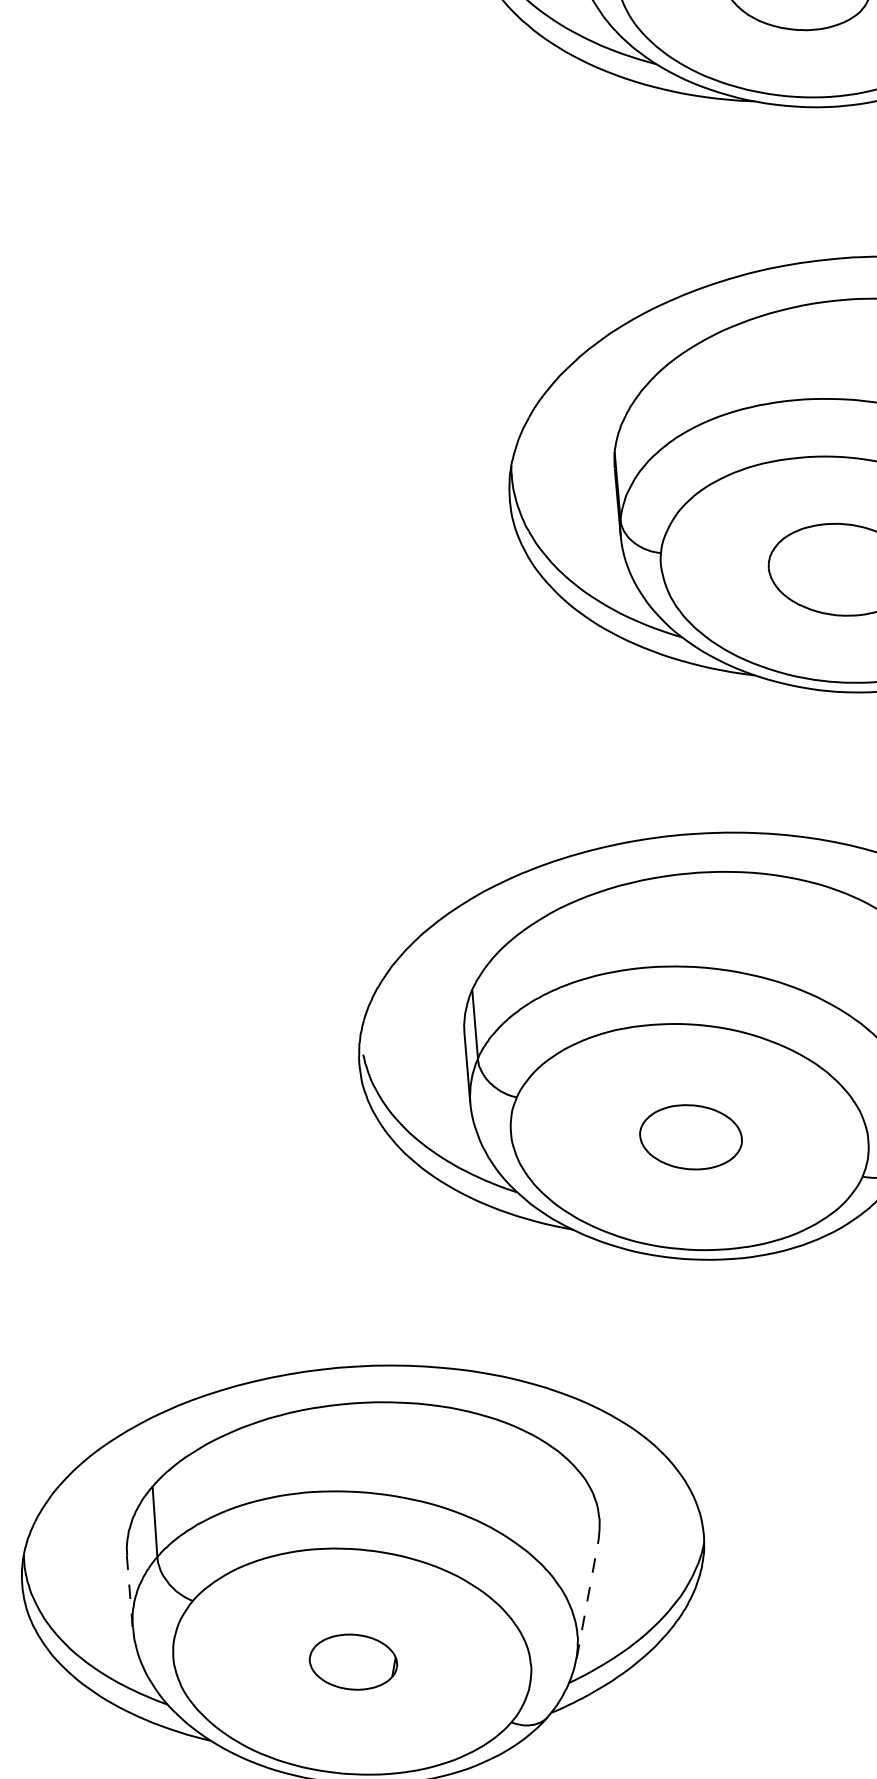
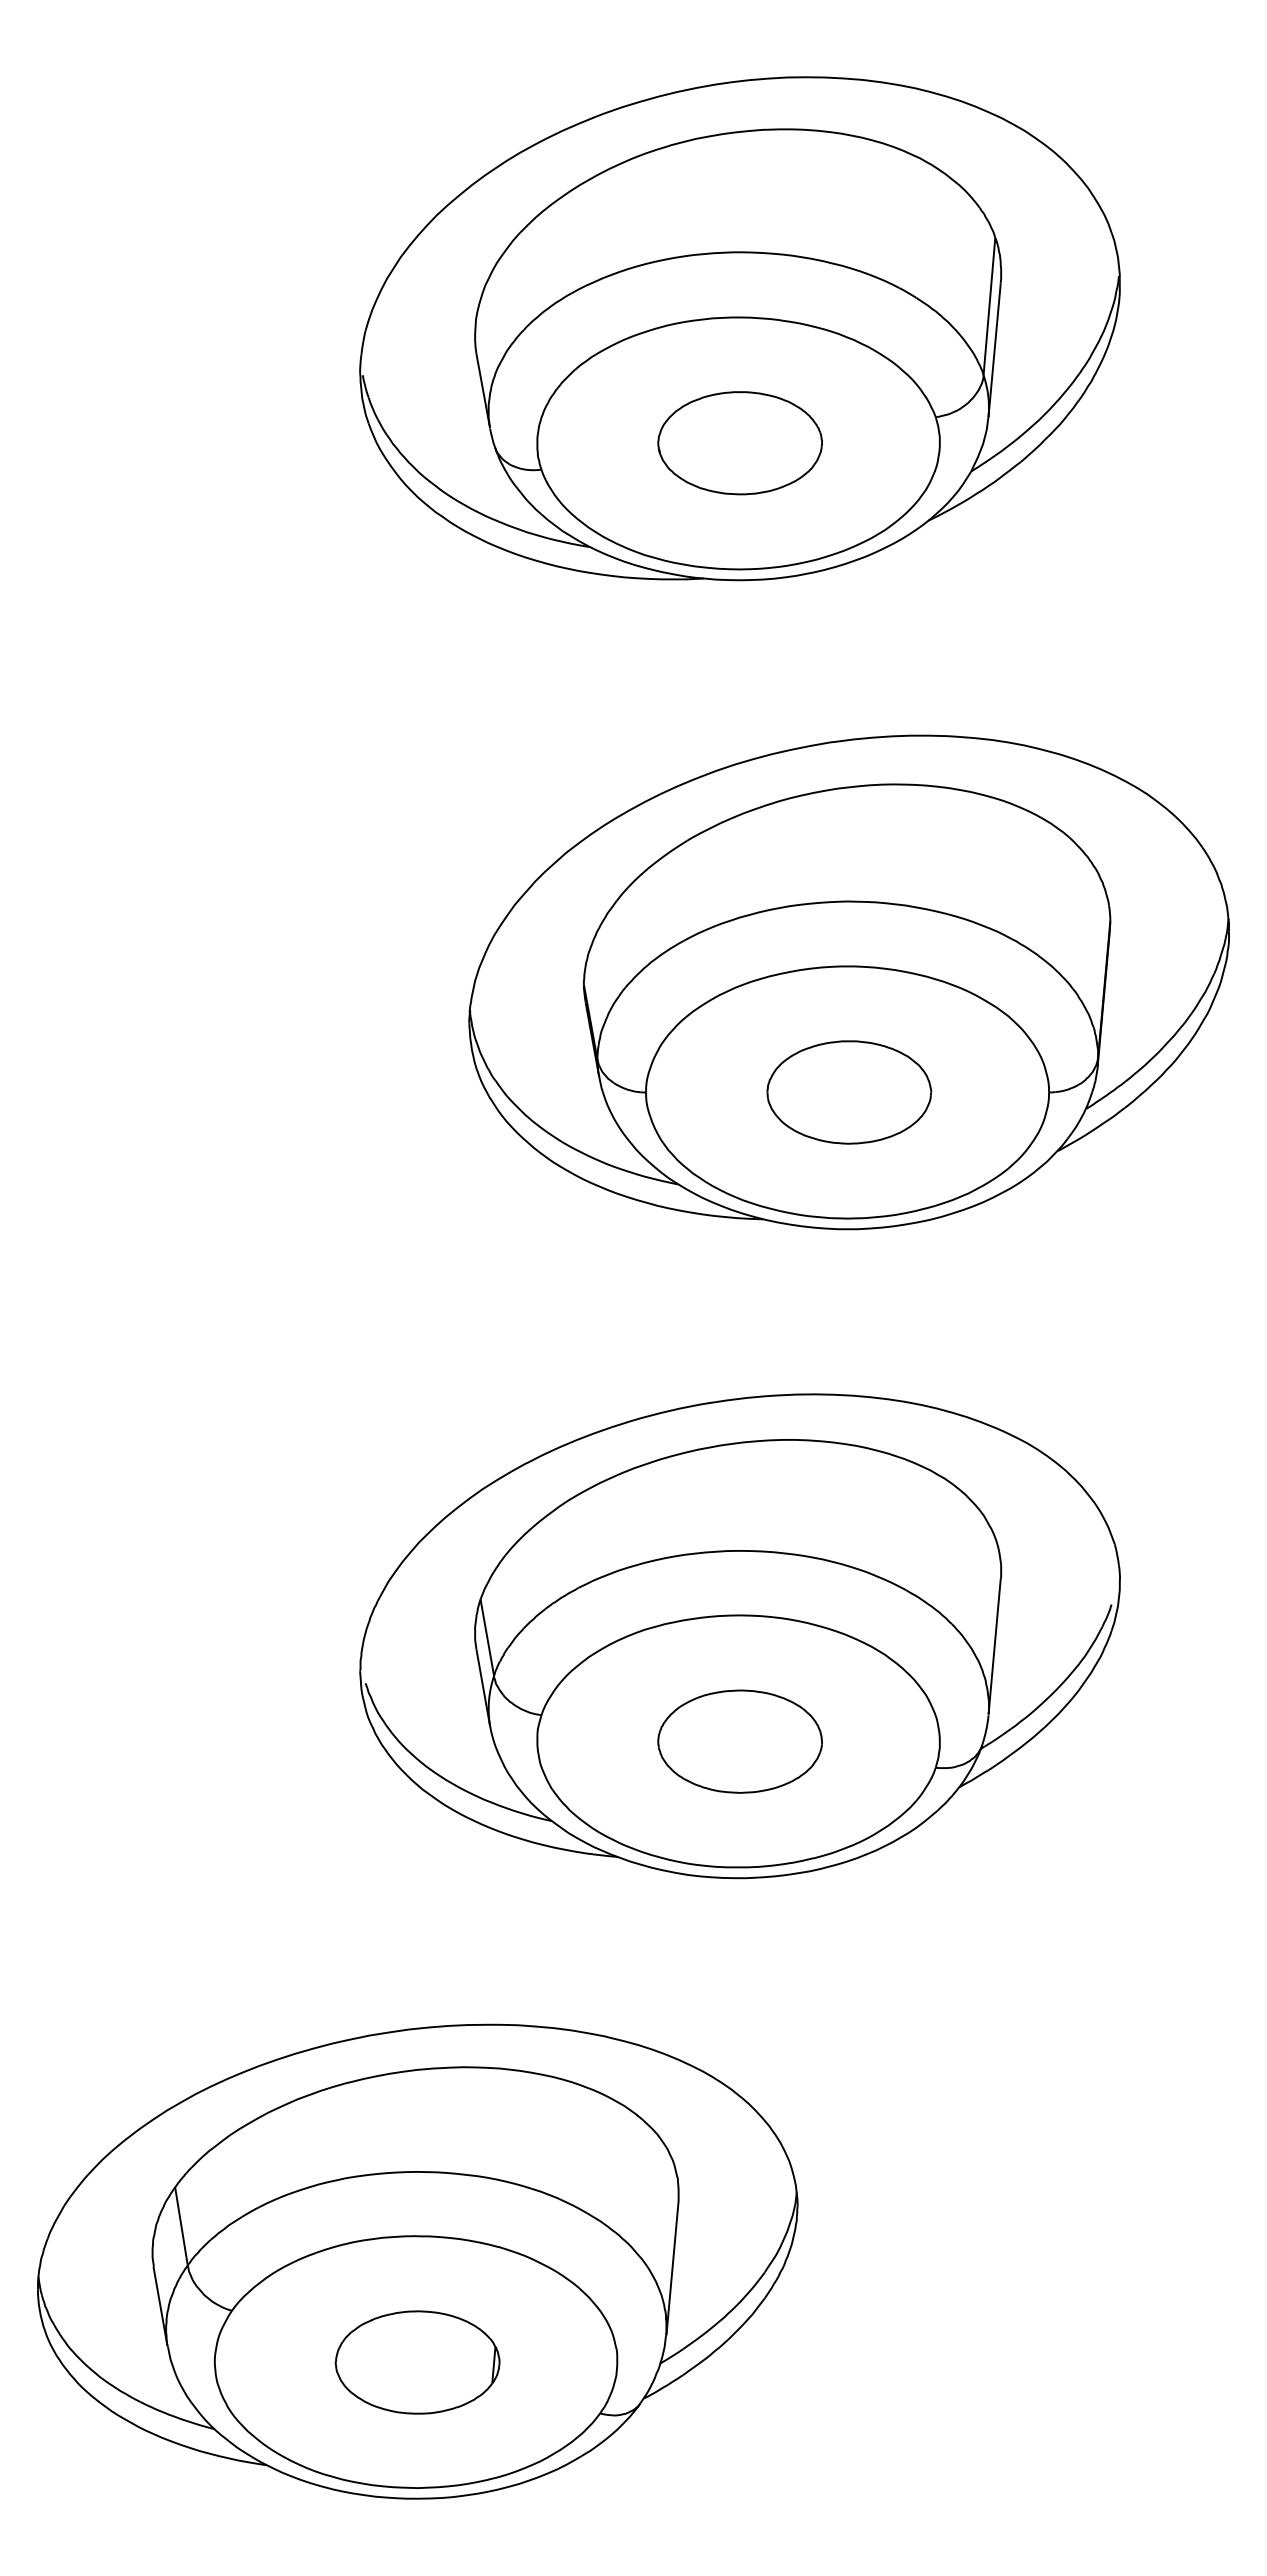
part: (690, 1137) -> (739, 1741), size x1.43
line: (129, 1591) -> (160, 2306), dashed -> solid
line: (587, 1599) -> (672, 2268), dashed -> solid
part: (353, 1662) -> (417, 2362), size x1.67

